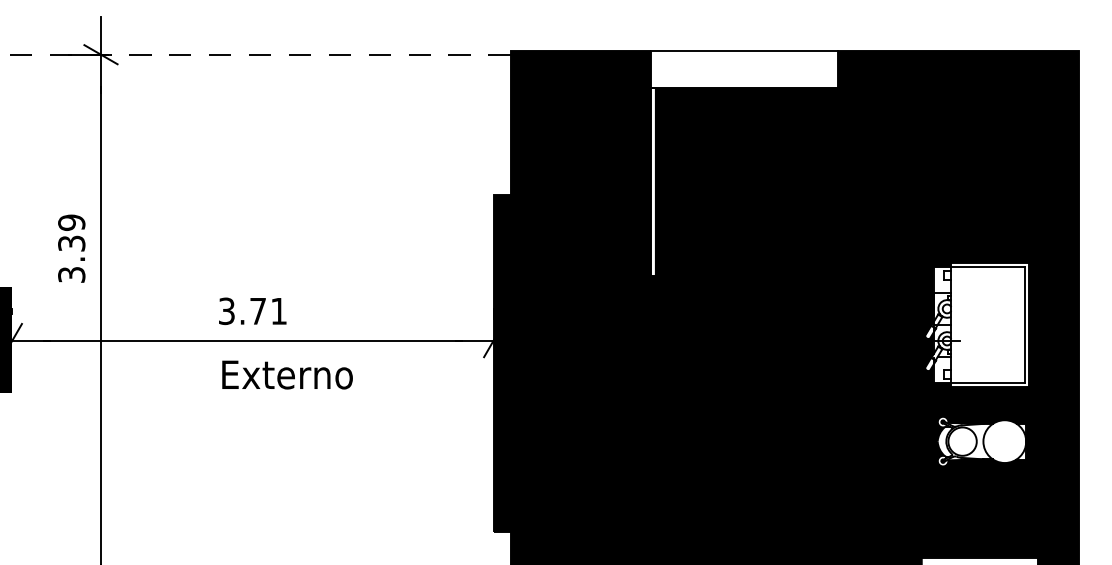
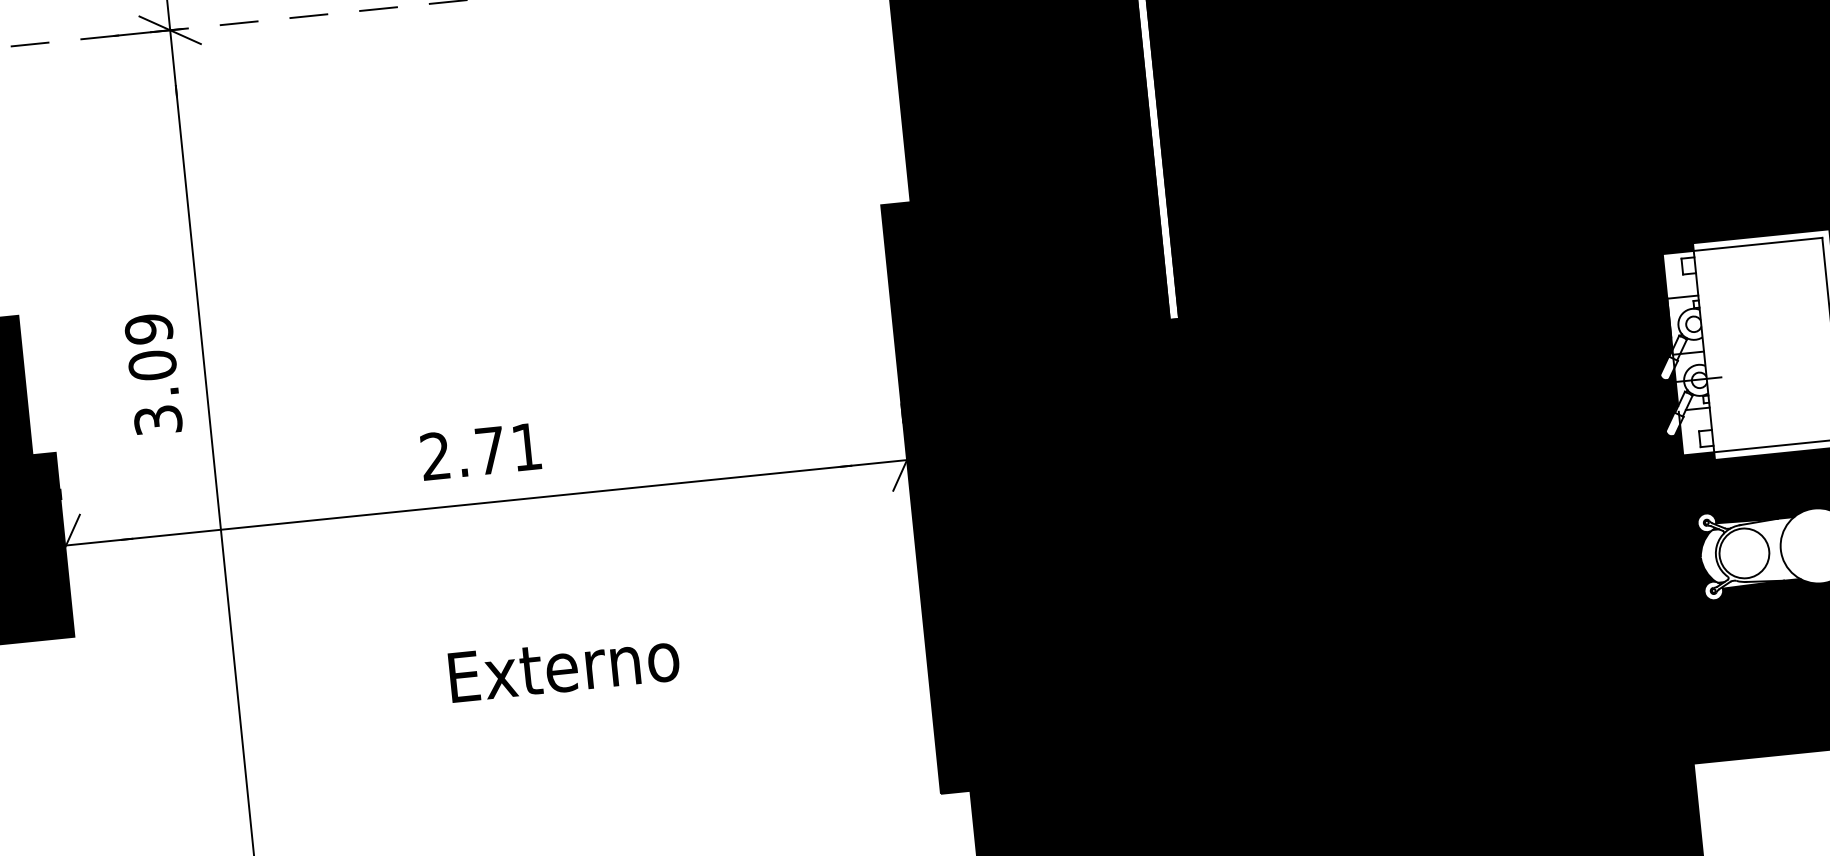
text: (71, 243) -> (152, 365), 3.39 -> 3.09
text: (226, 311) -> (435, 456), 3.71 -> 2.71
text: (287, 374) -> (564, 666), moved

